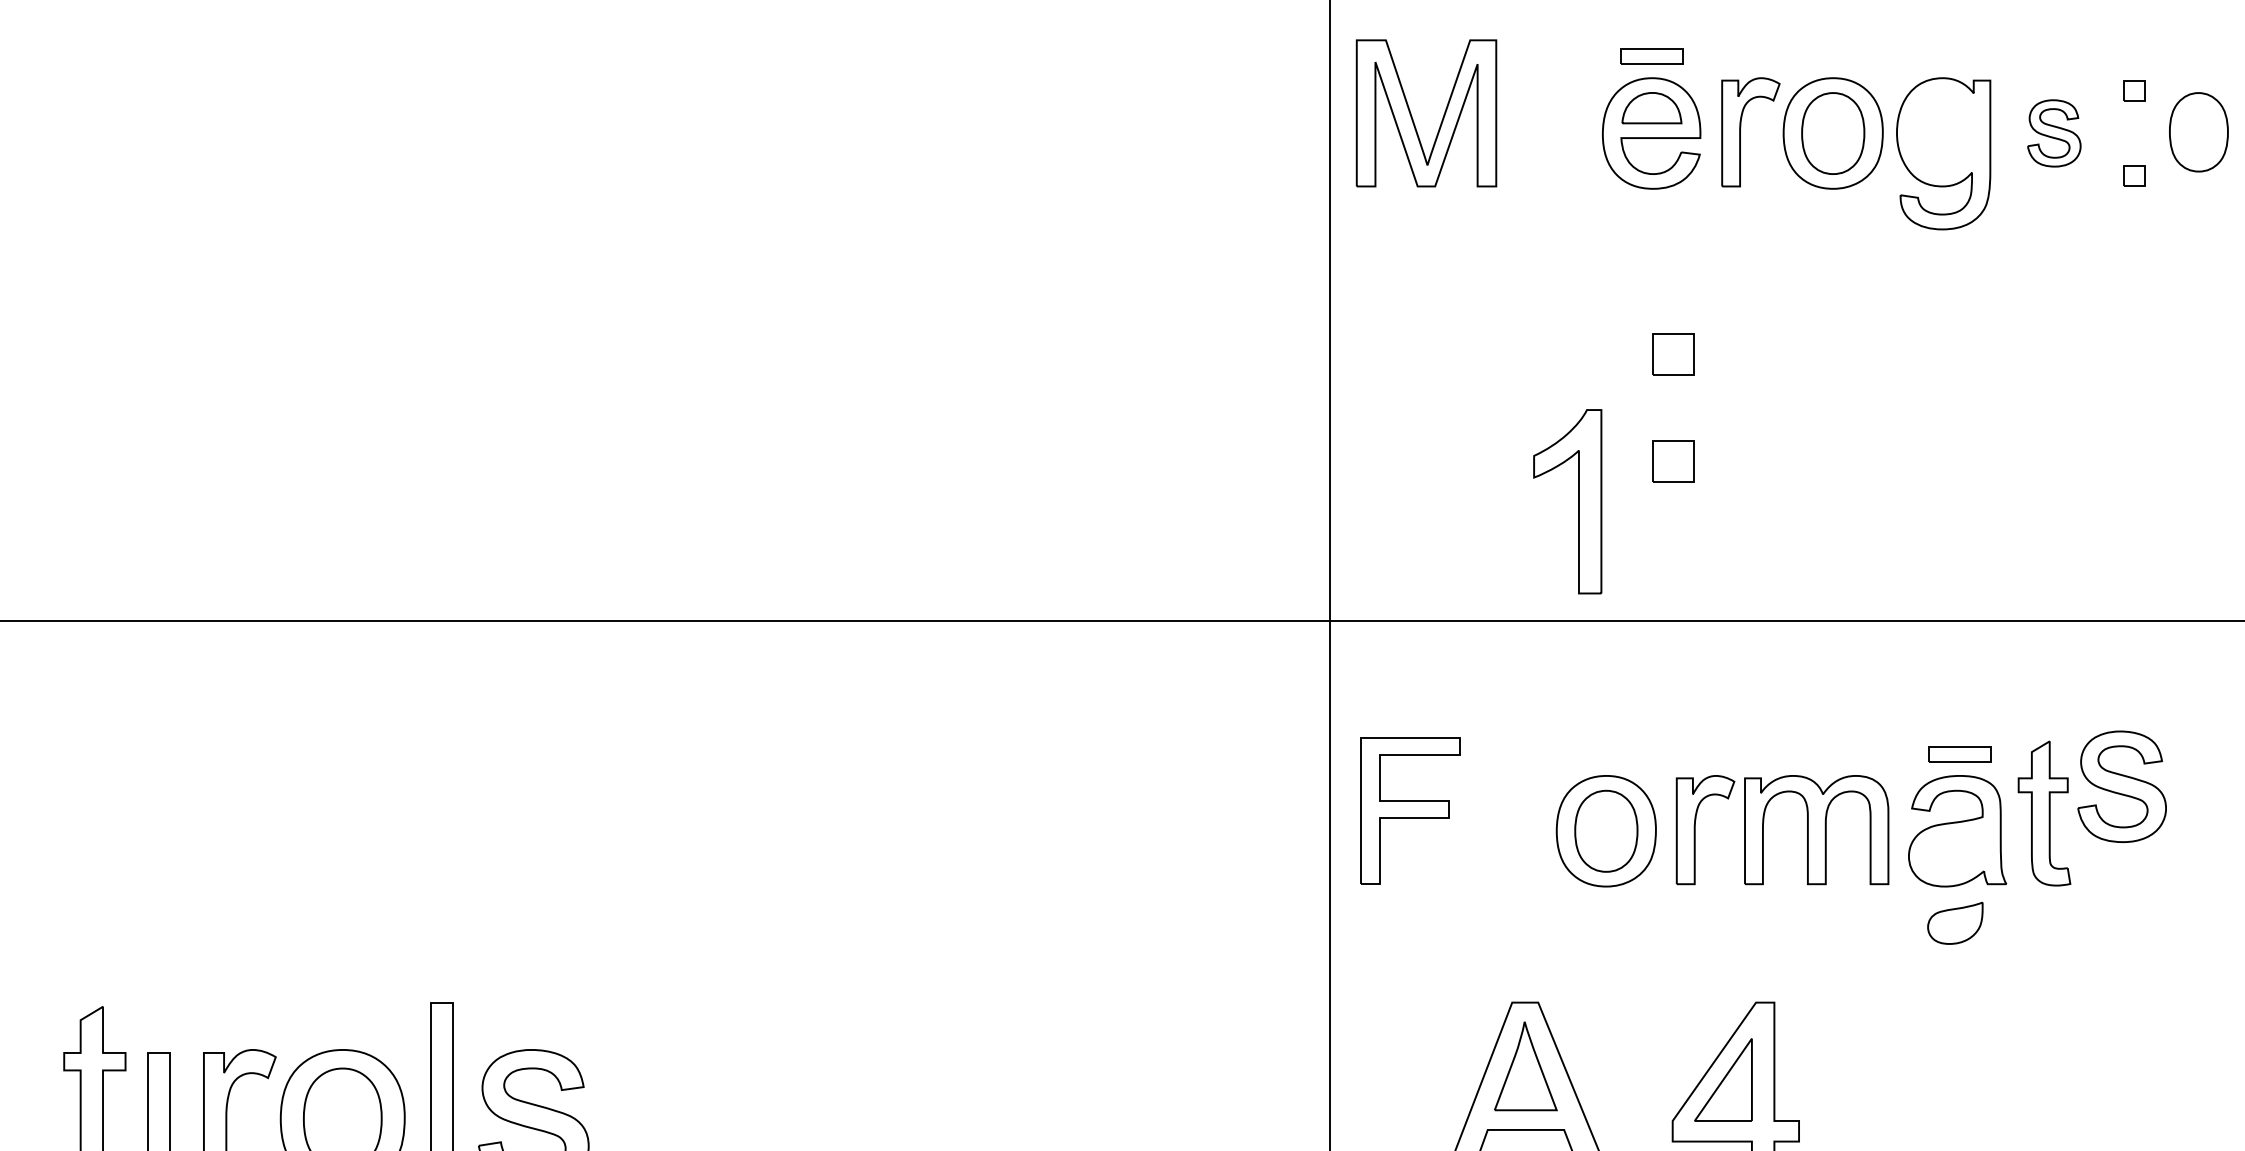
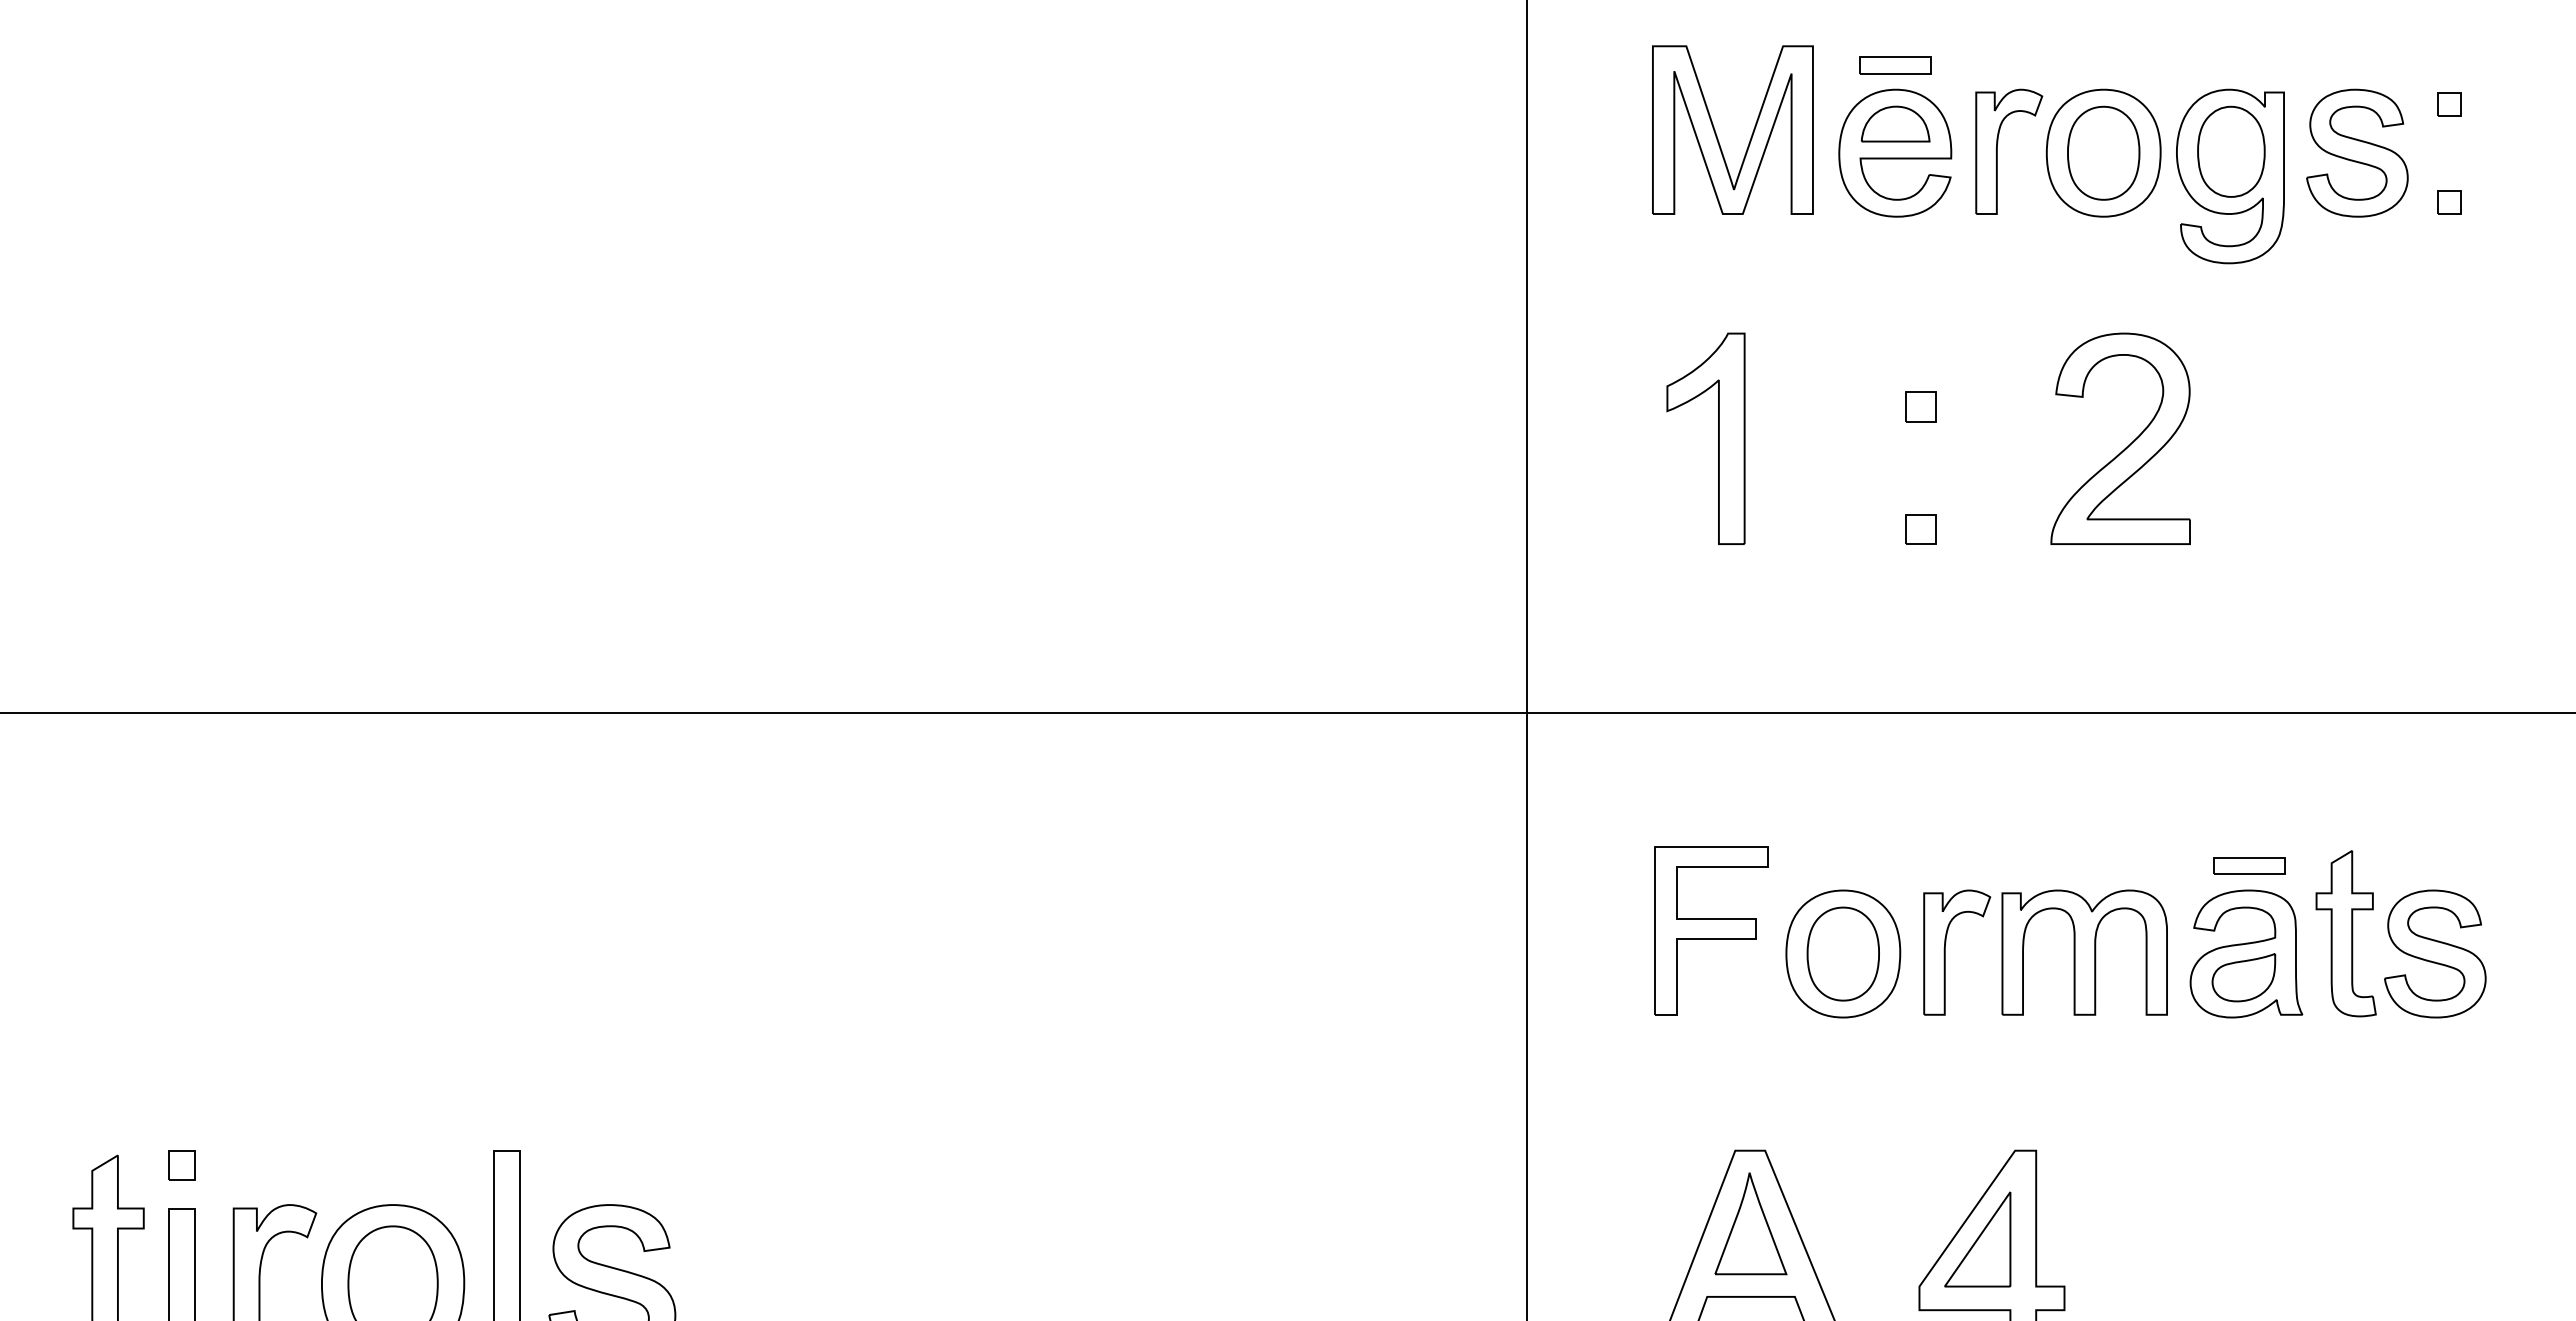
part: (1413, 118) -> (1717, 135), moved
part: (2054, 132) -> (2357, 152), size x1.67
part: (2198, 132) -> (2231, 151), moved
part: (1673, 354) -> (1920, 406), size x0.62
part: (1853, 388) -> (2127, 445), added
part: (1673, 461) -> (1920, 529), size x0.62
part: (1578, 501) -> (1718, 438), moved
part: (2122, 786) -> (2435, 953), moved
part: (1410, 810) -> (1711, 930), moved
part: (1955, 923) -> (2243, 977), moved
part: (158, 1015) -> (181, 1165), added

